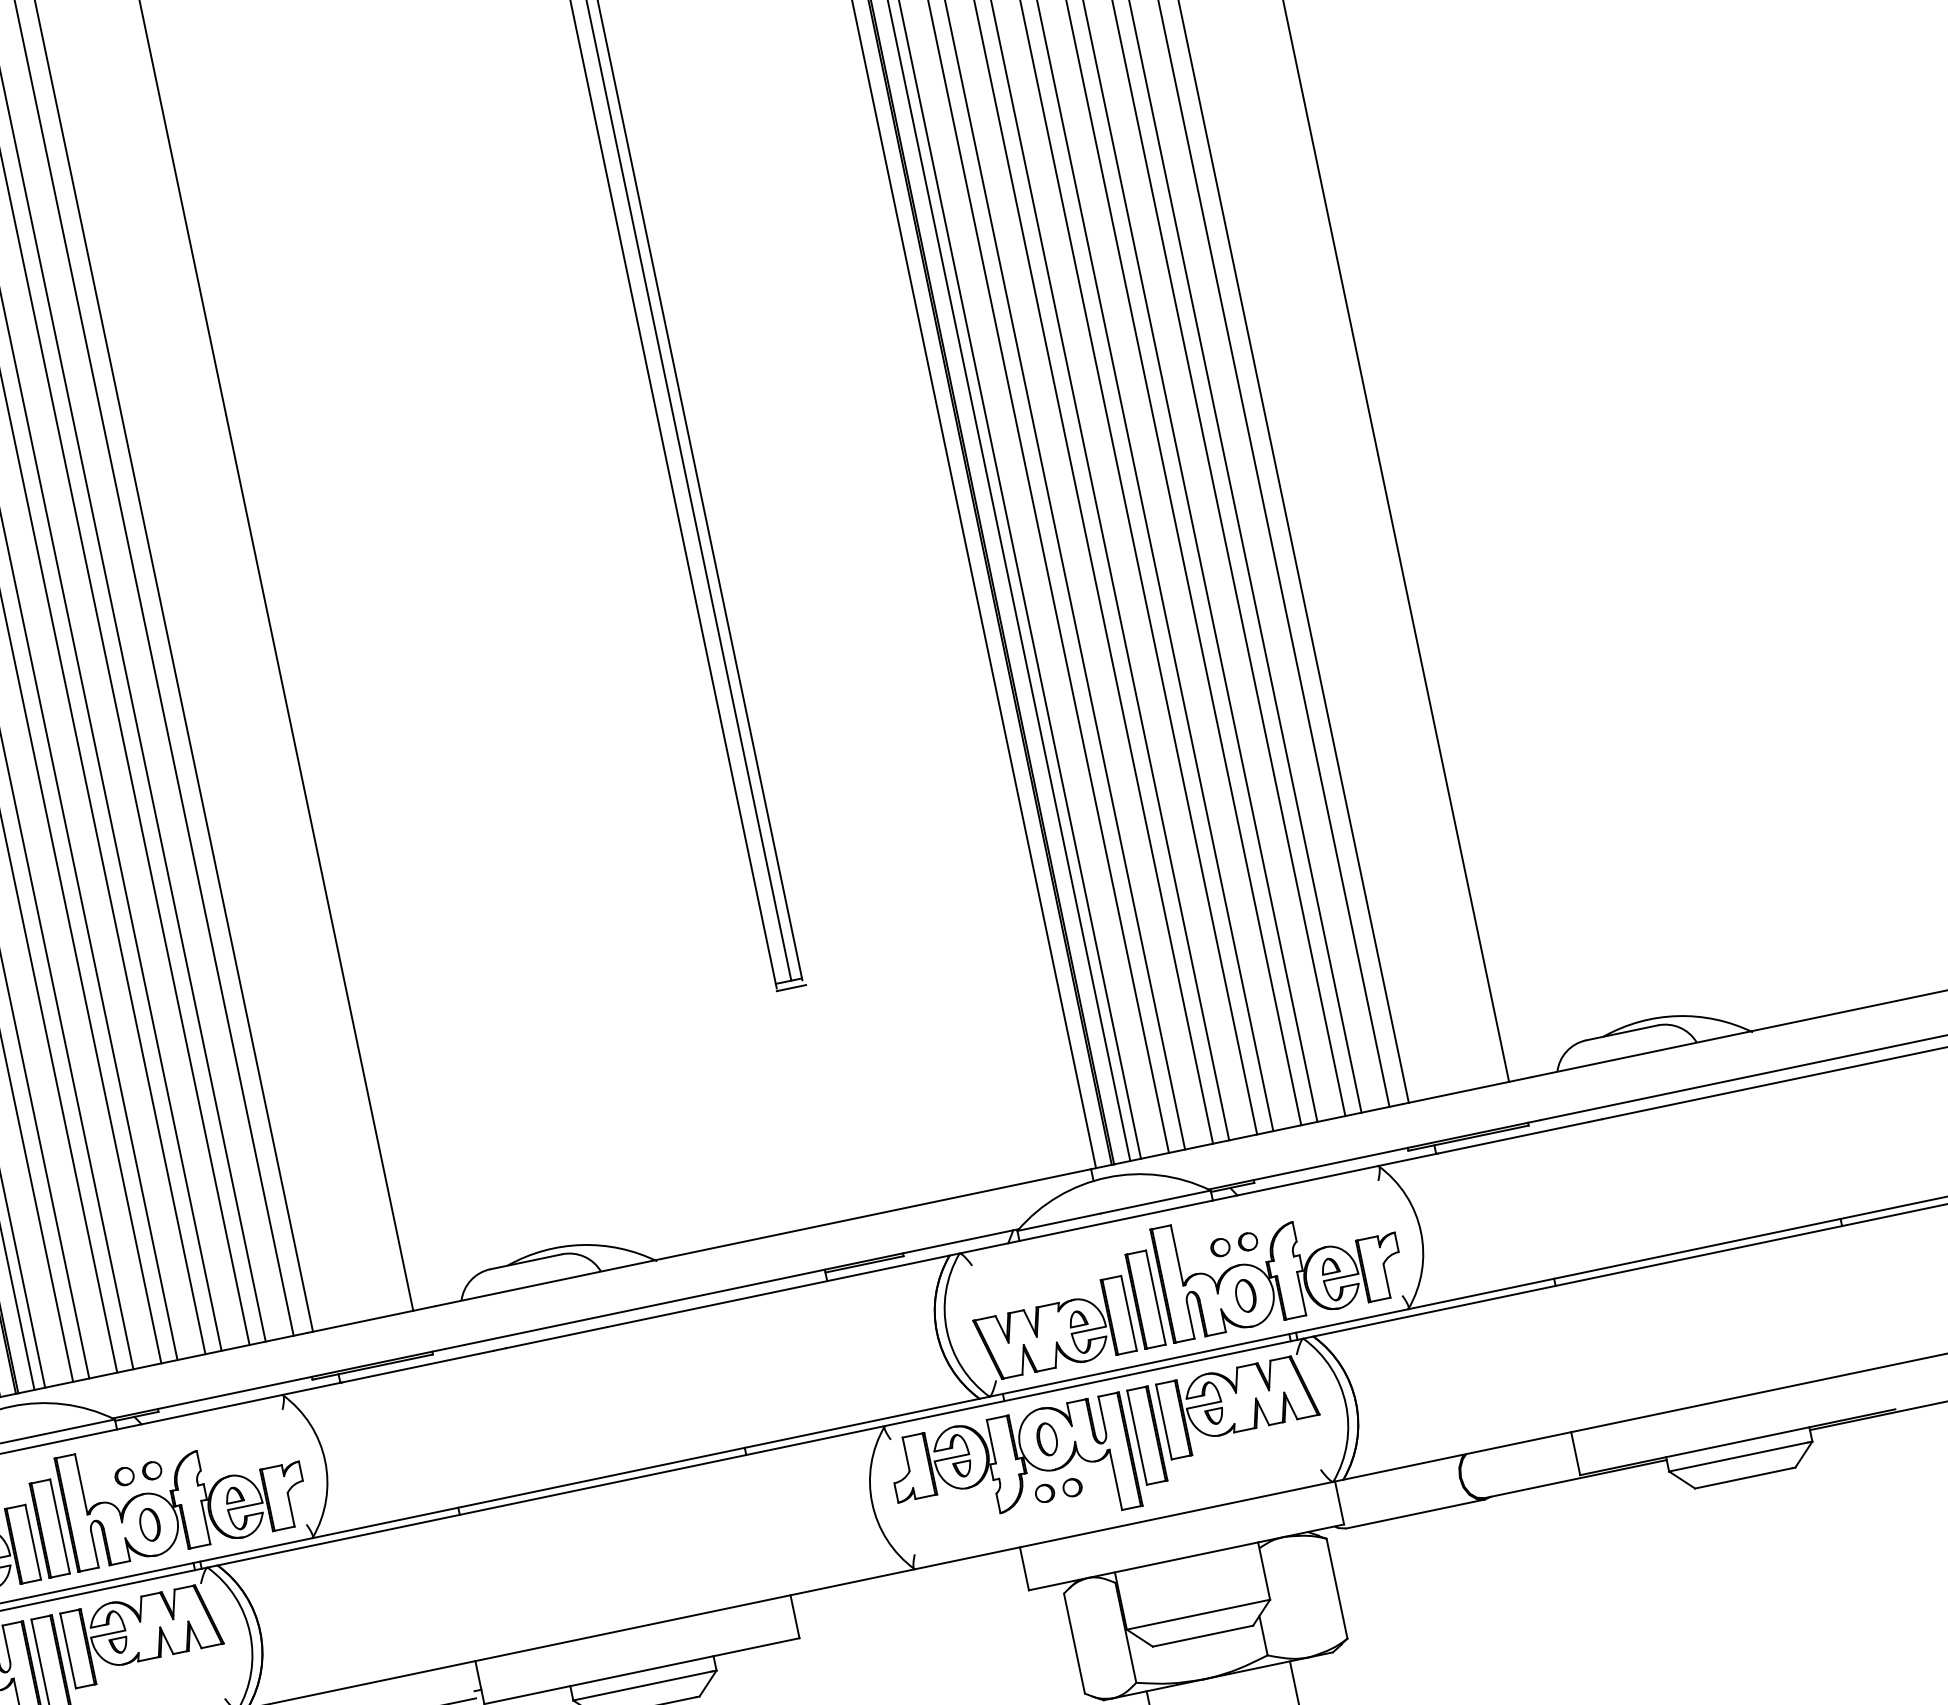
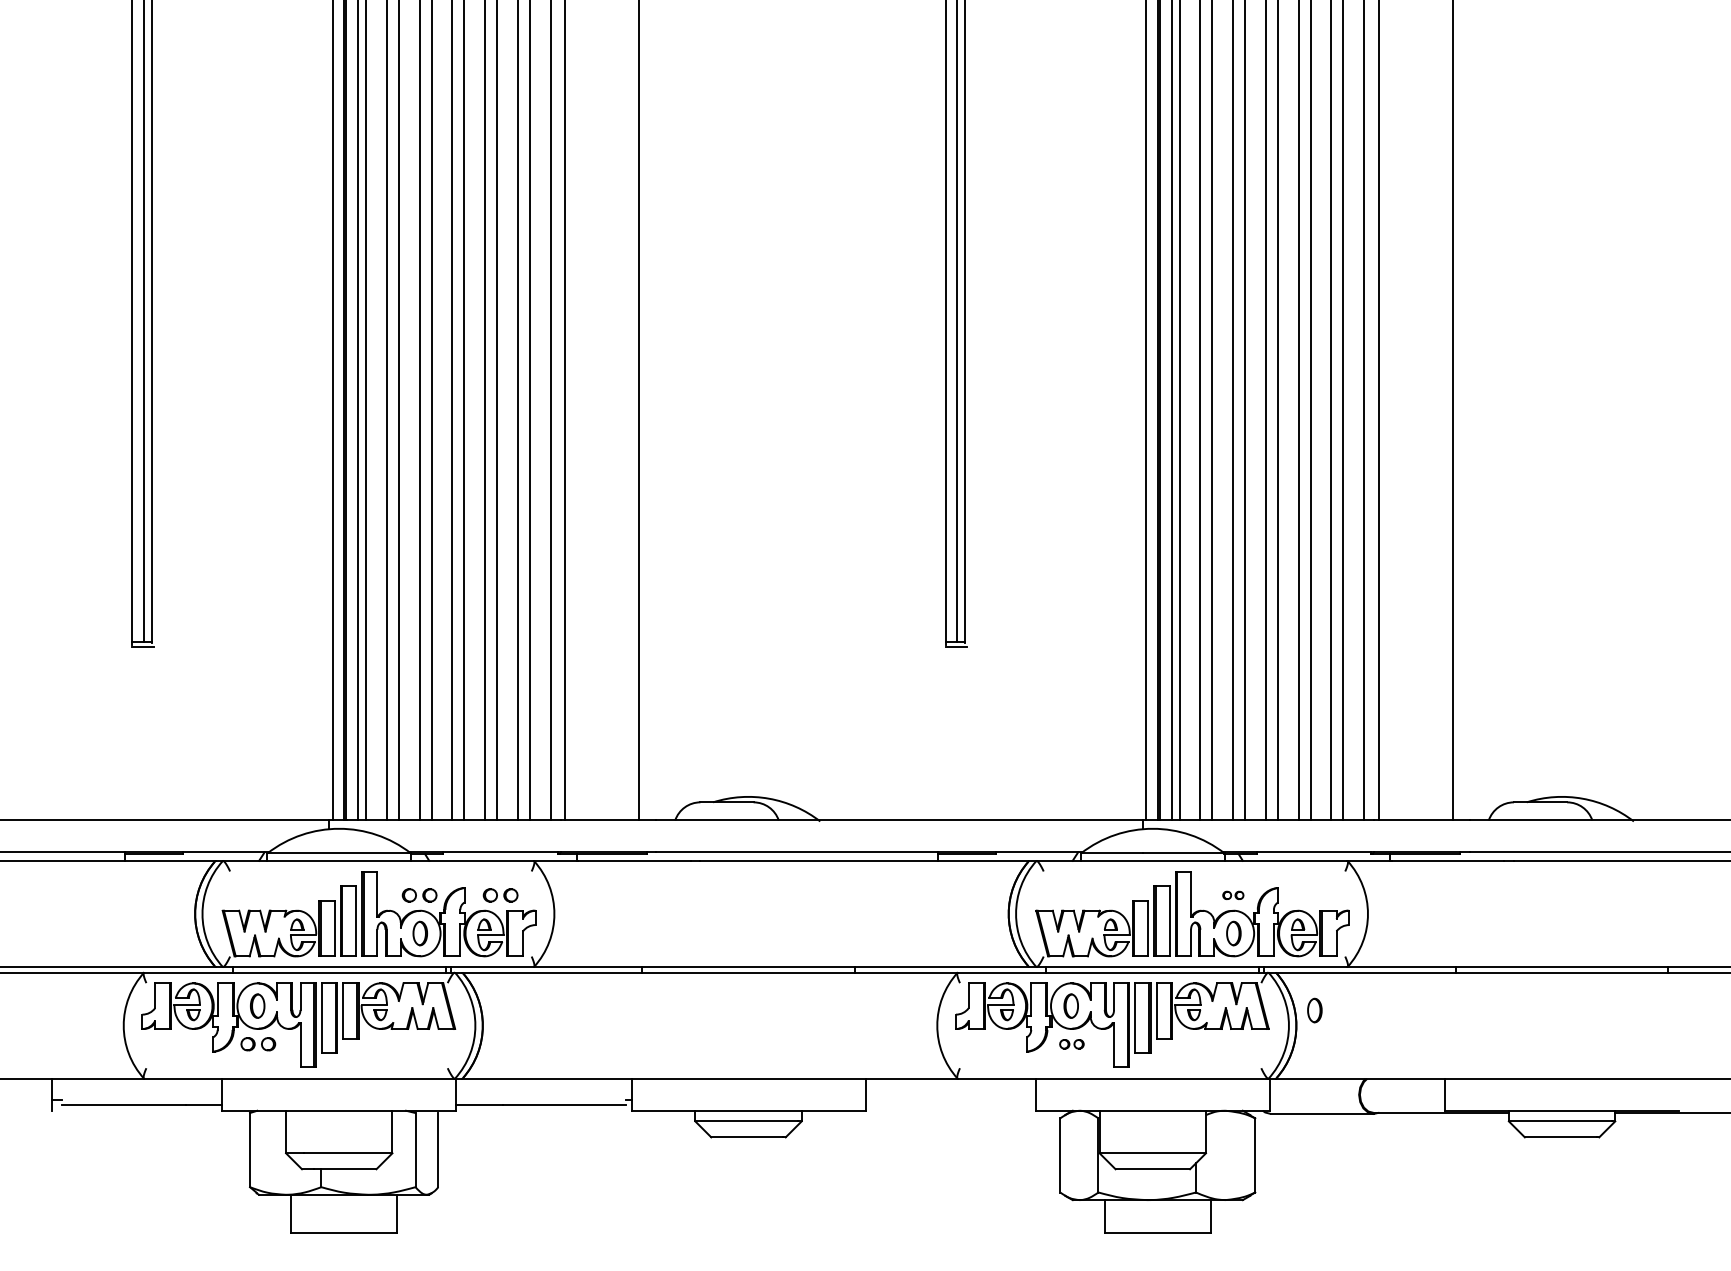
part: (1234, 1244) -> (1233, 895), size x0.6
part: (1376, 1376) -> (1314, 1010), added
part: (247, 1451) -> (500, 895), added
part: (1058, 1491) -> (1071, 1044), size x0.7

